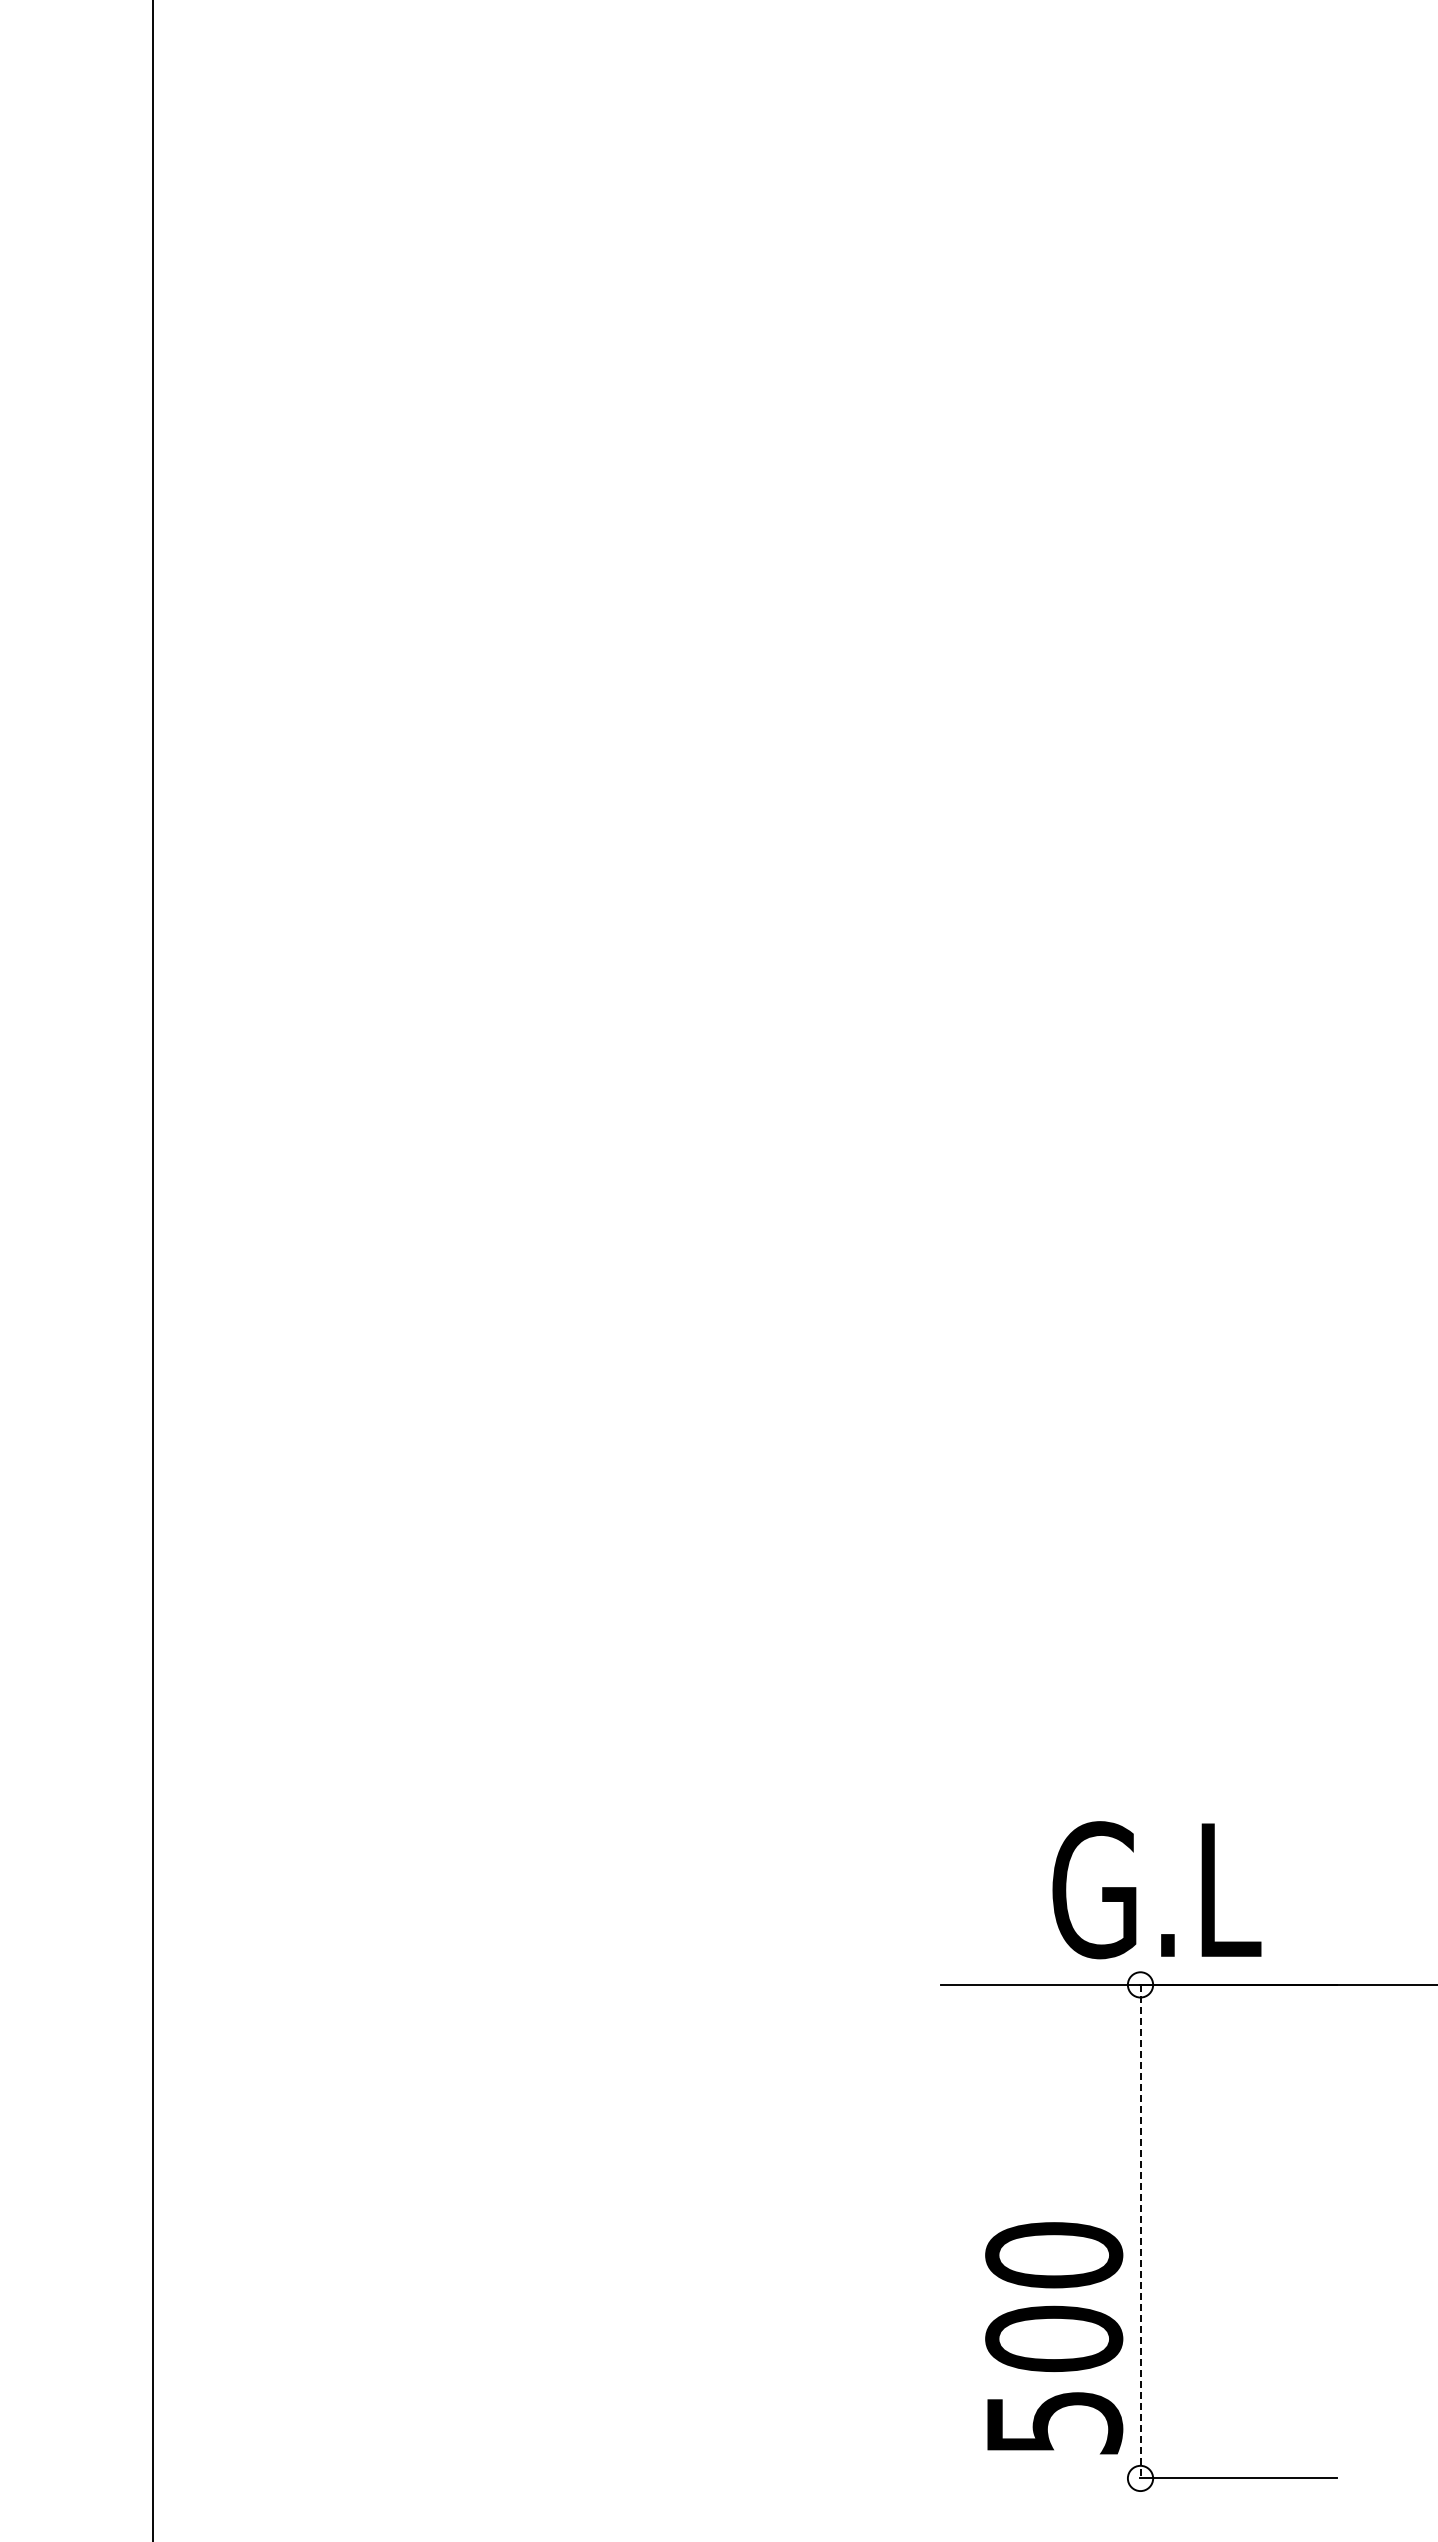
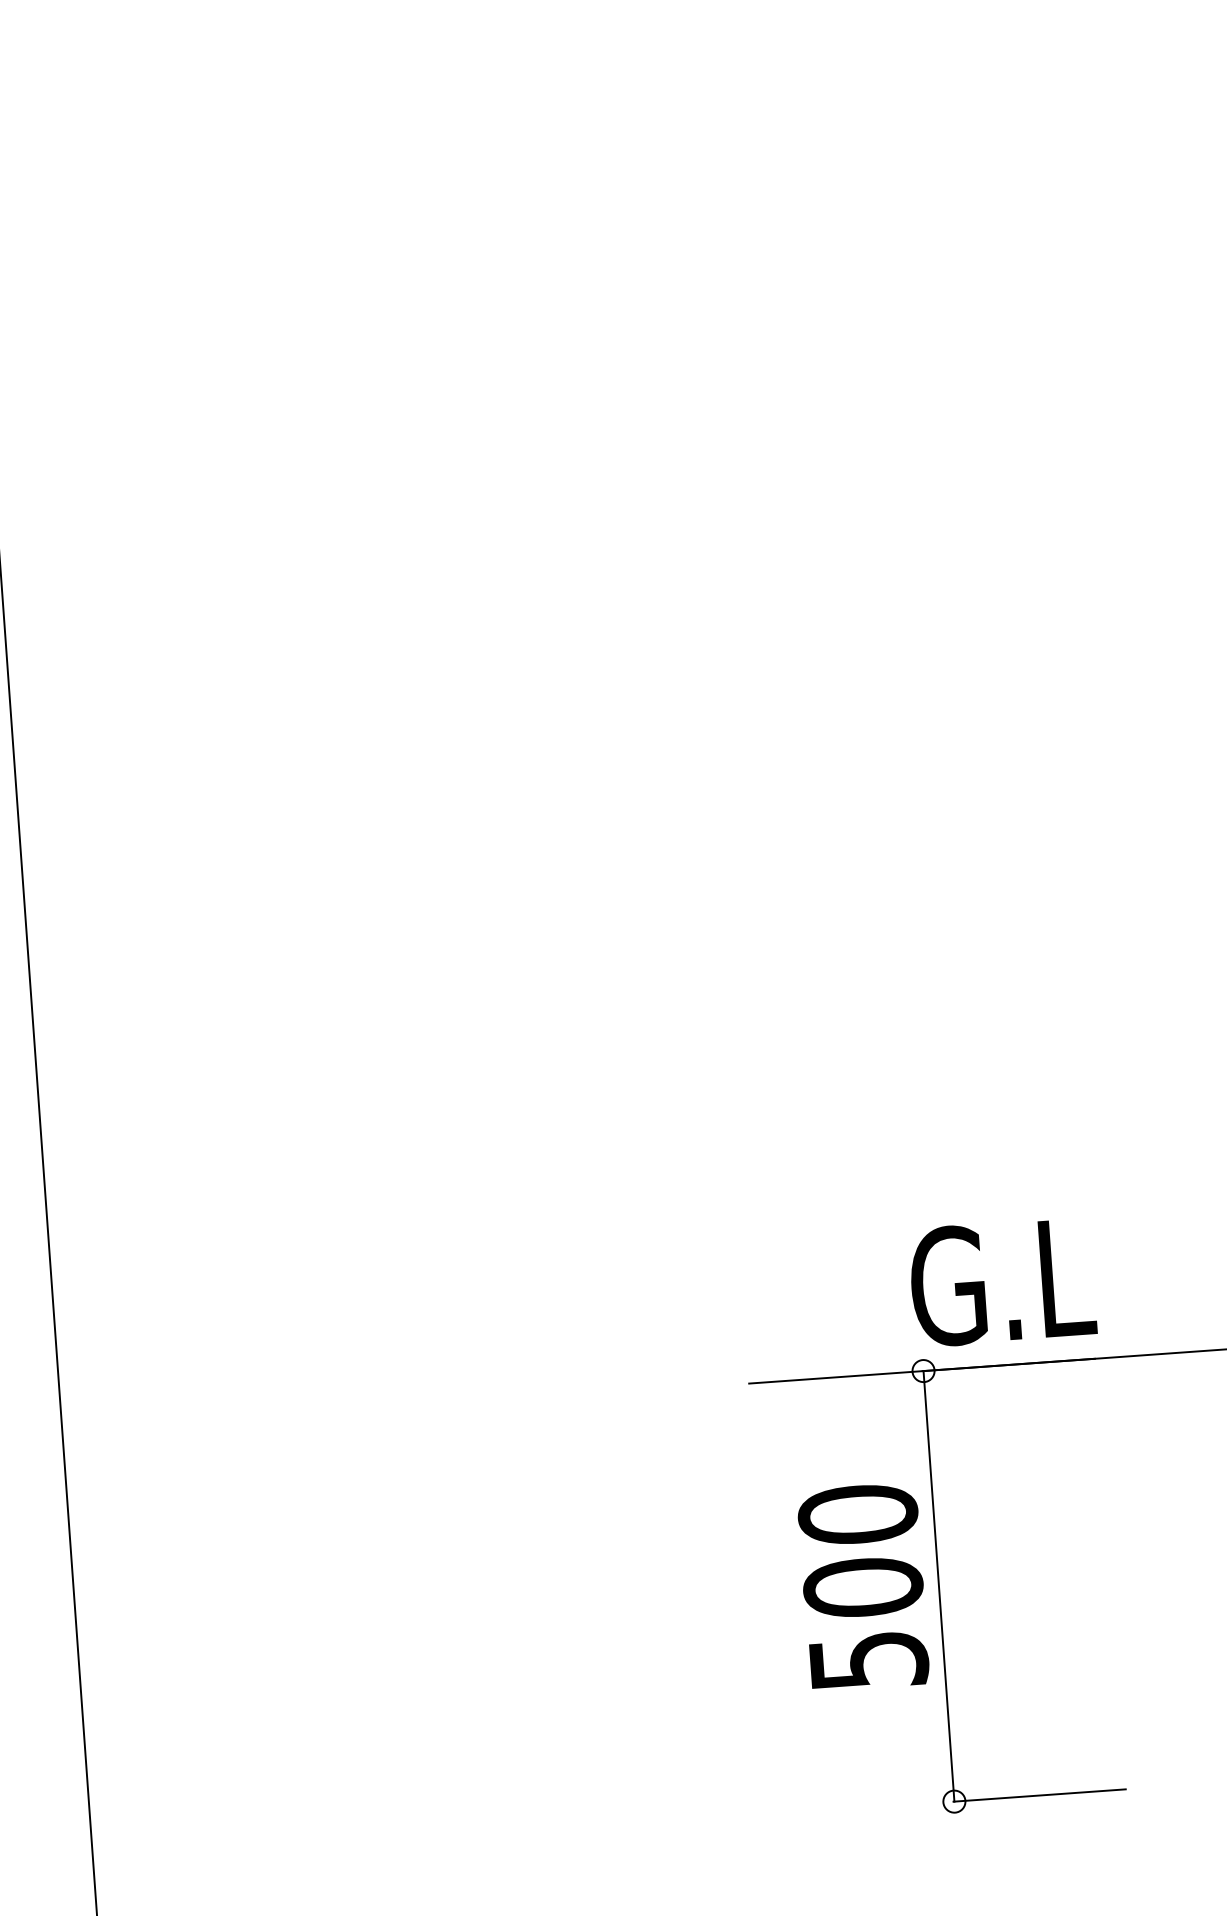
text: (1156, 1890) -> (1002, 1282), moved
line: (1140, 2231) -> (938, 1586), dashed -> solid
text: (1054, 2338) -> (863, 1587), moved

